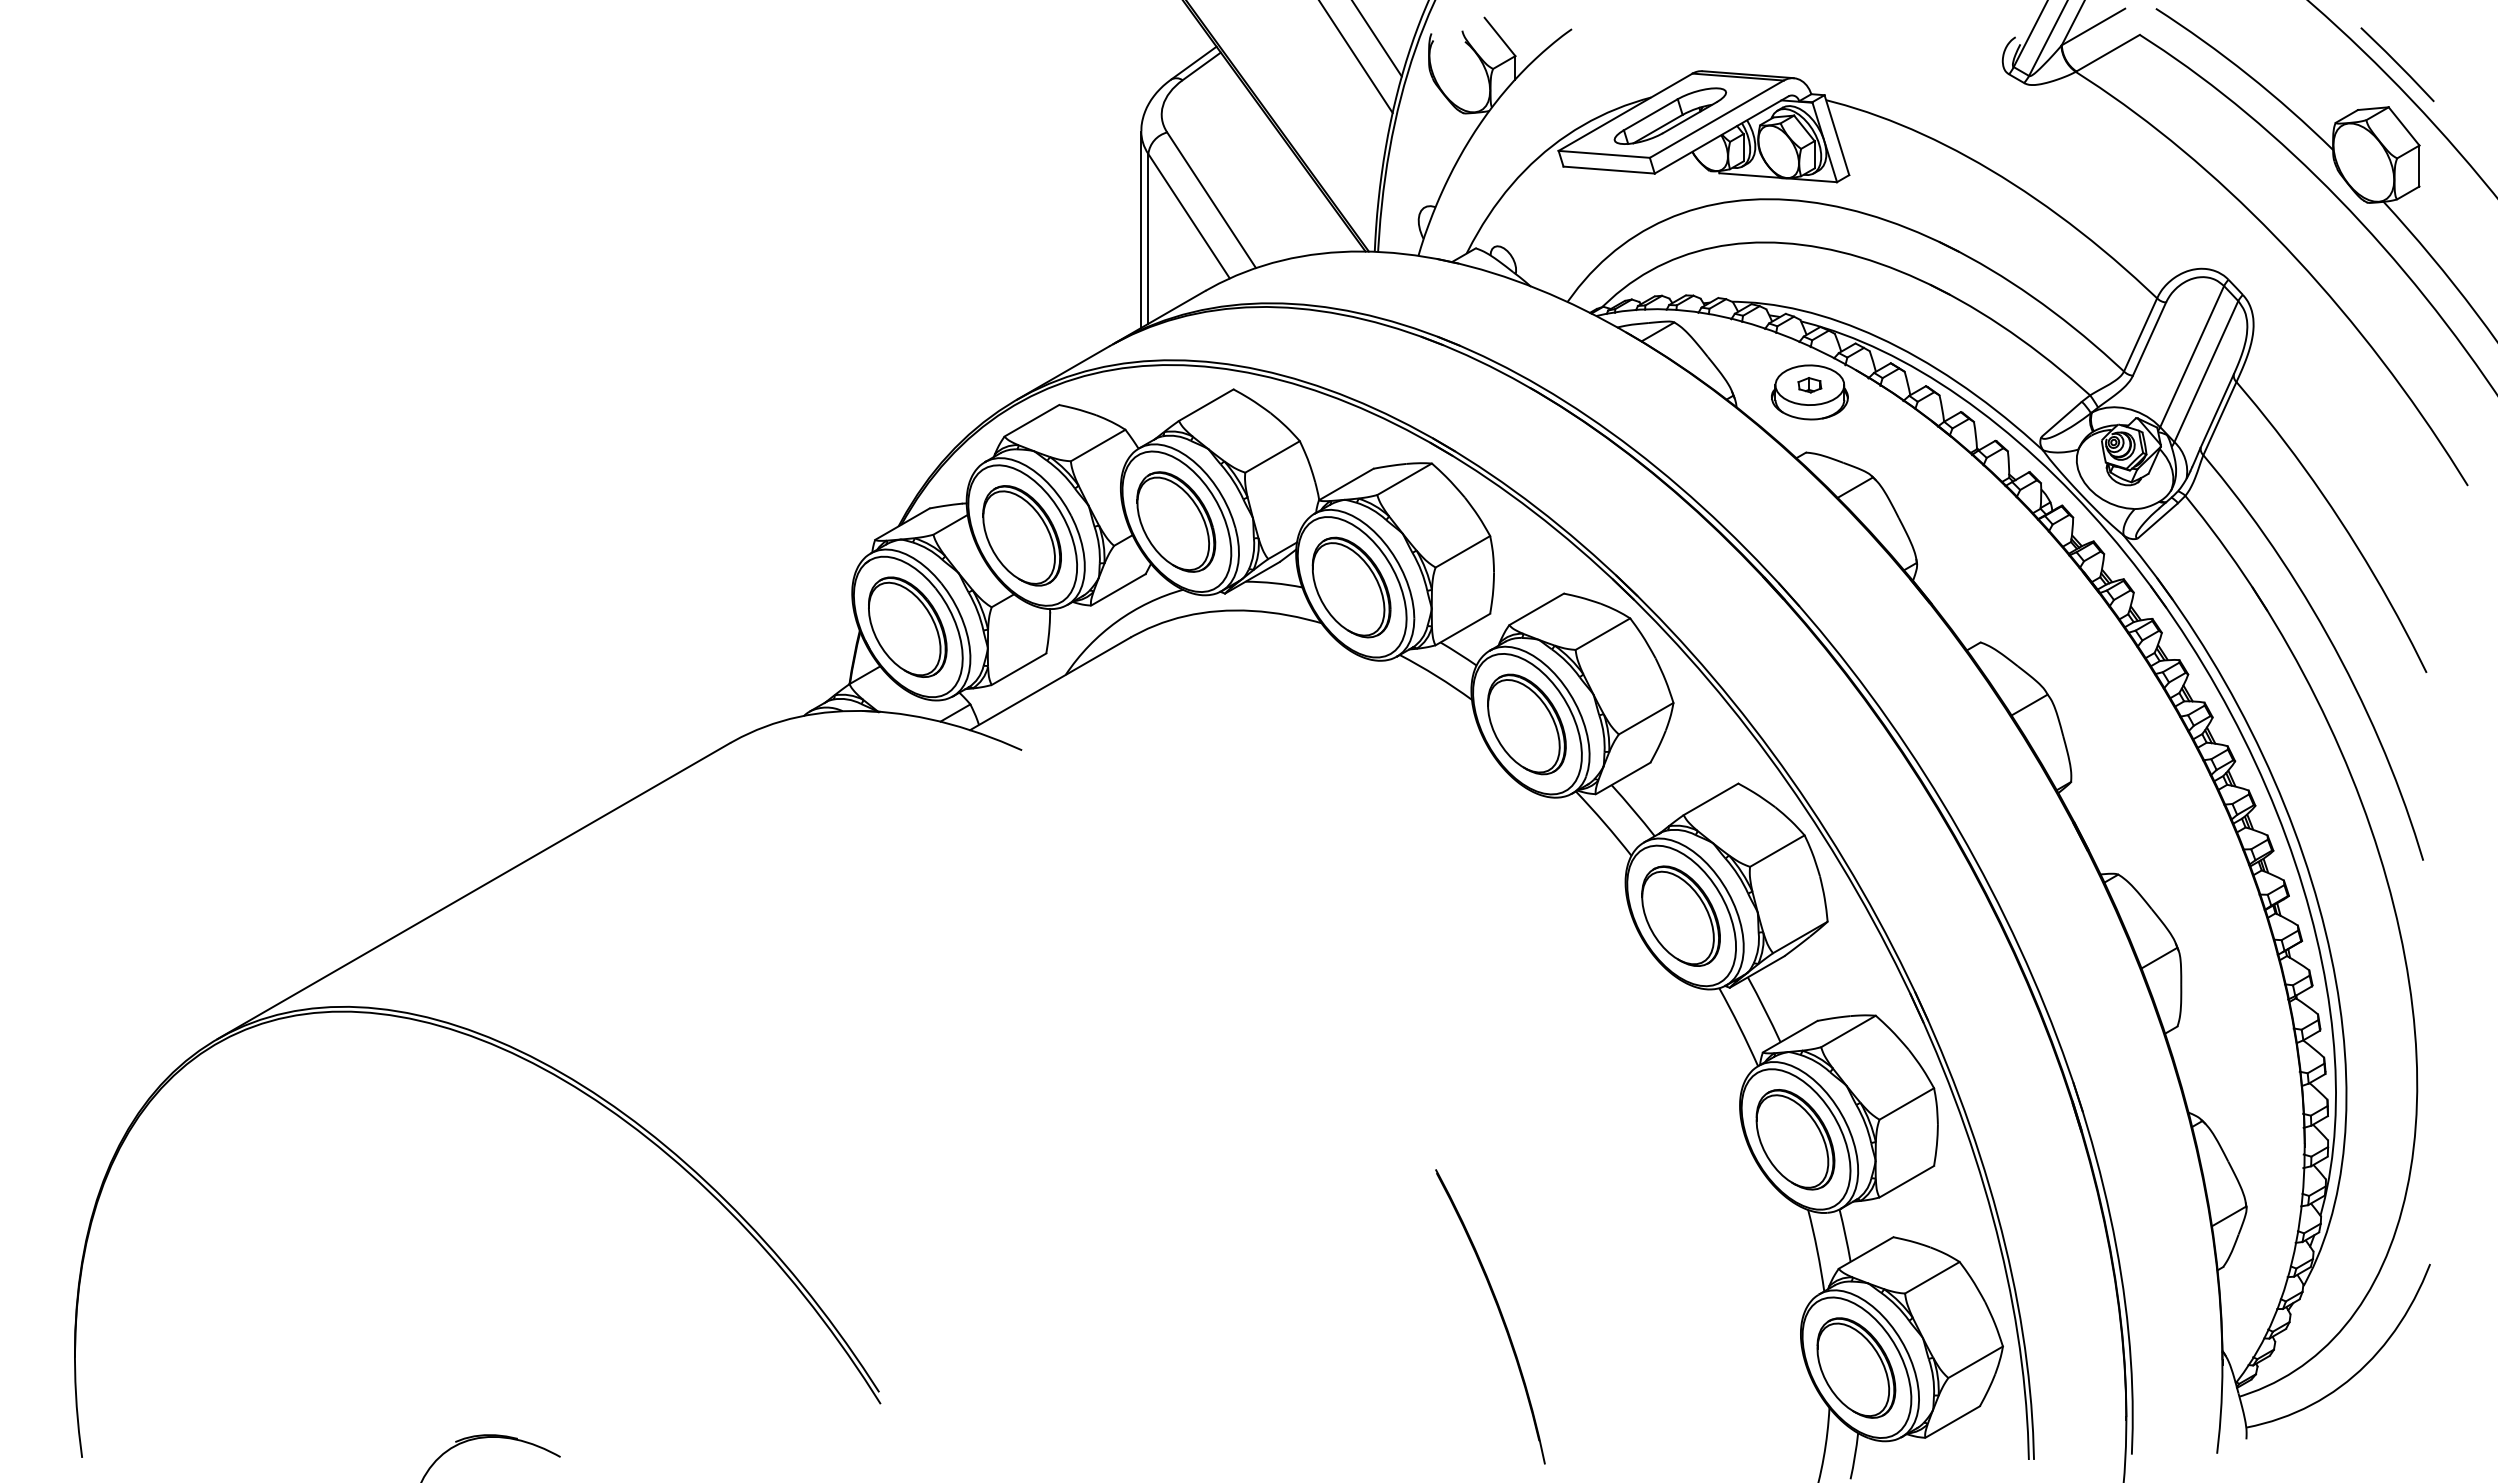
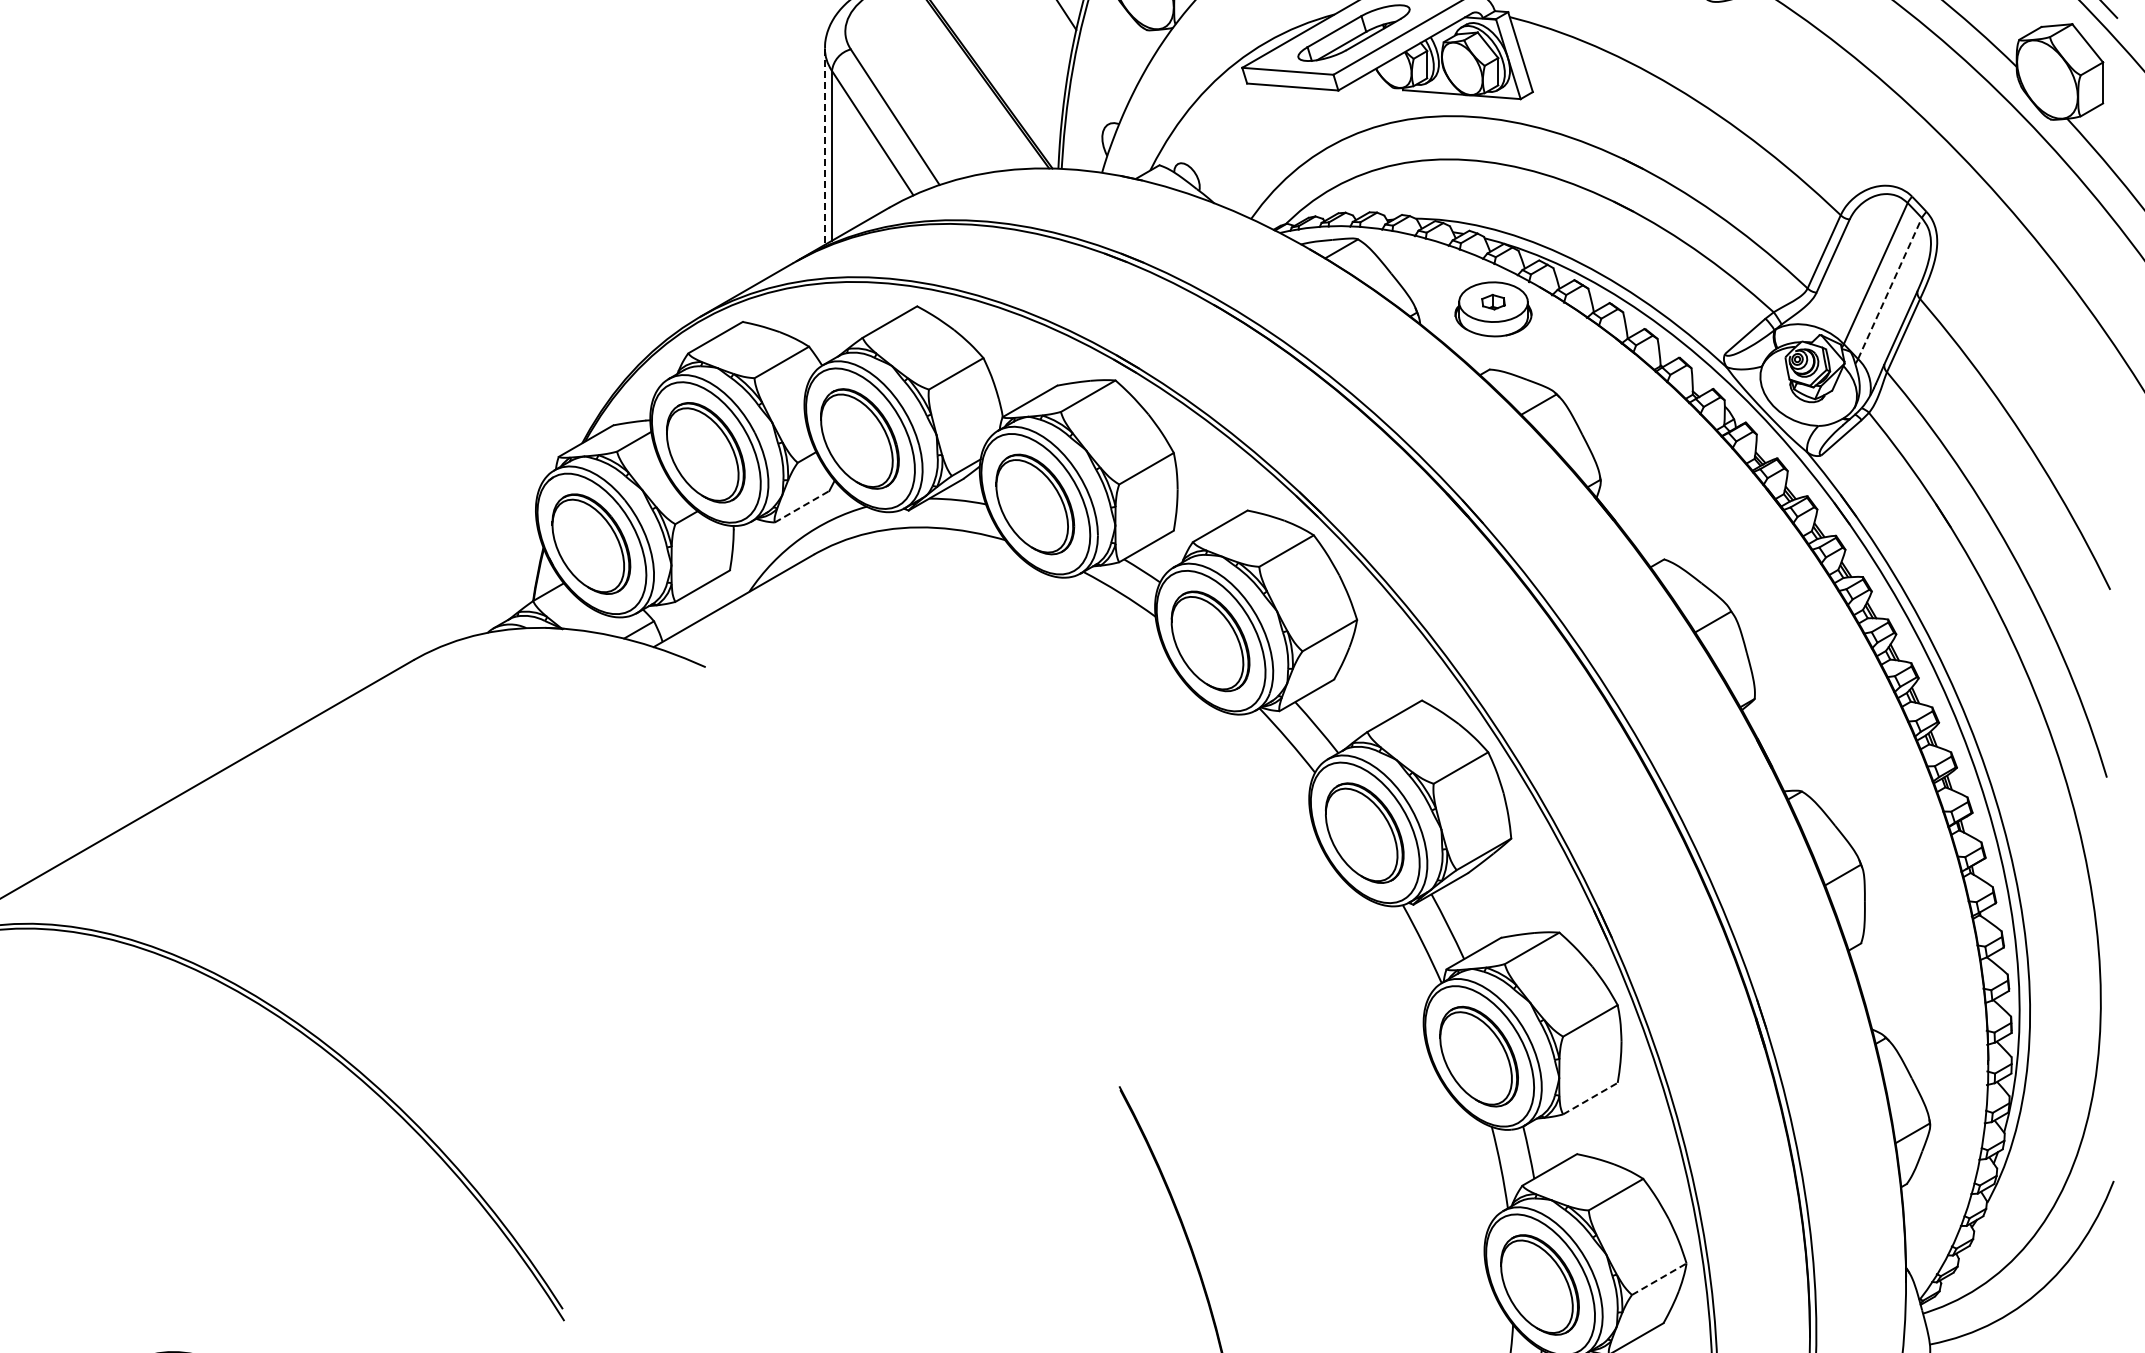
line: (1141, 230) -> (825, 147), solid -> dashed
line: (2206, 371) -> (1890, 288), solid -> dashed
line: (1118, 589) -> (802, 506), solid -> dashed
line: (1906, 1181) -> (1590, 1098), solid -> dashed
line: (1975, 1362) -> (1659, 1279), solid -> dashed

